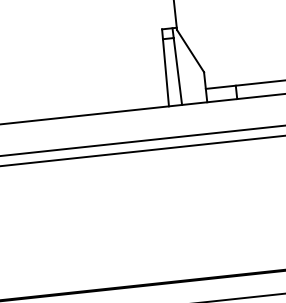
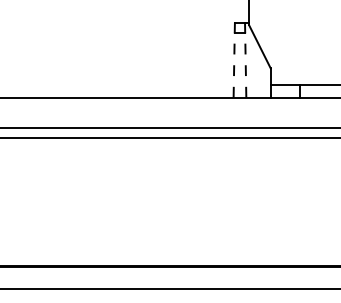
line: (177, 71) -> (245, 65), solid -> dashed
line: (166, 73) -> (234, 65), solid -> dashed

